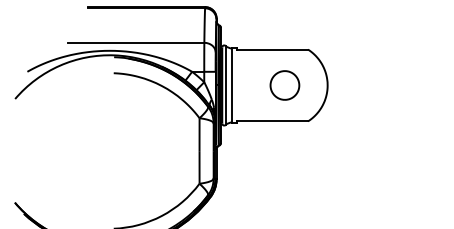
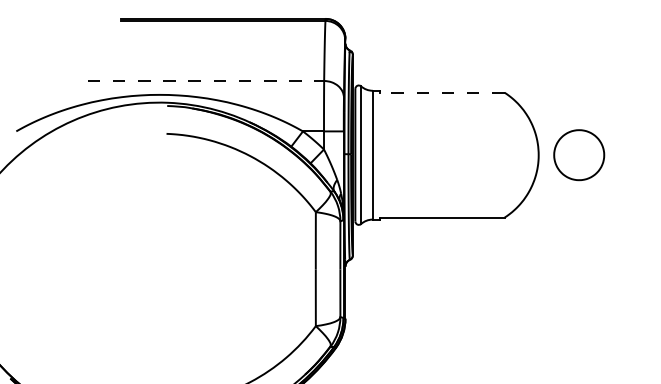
line: (136, 42) -> (206, 80), solid -> dashed
line: (272, 49) -> (442, 92), solid -> dashed
part: (284, 85) -> (578, 155), moved

